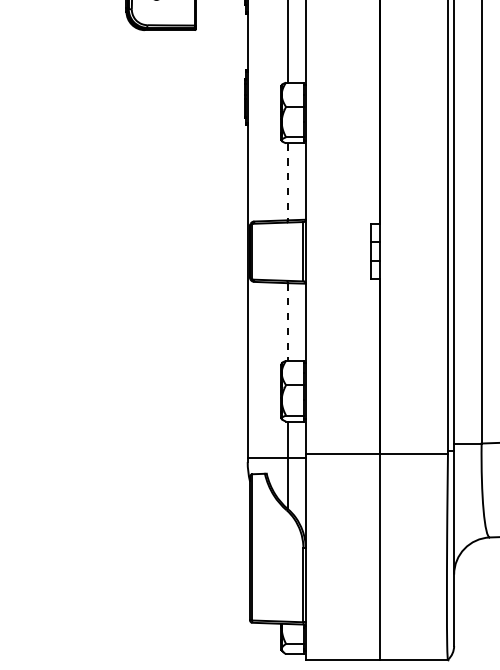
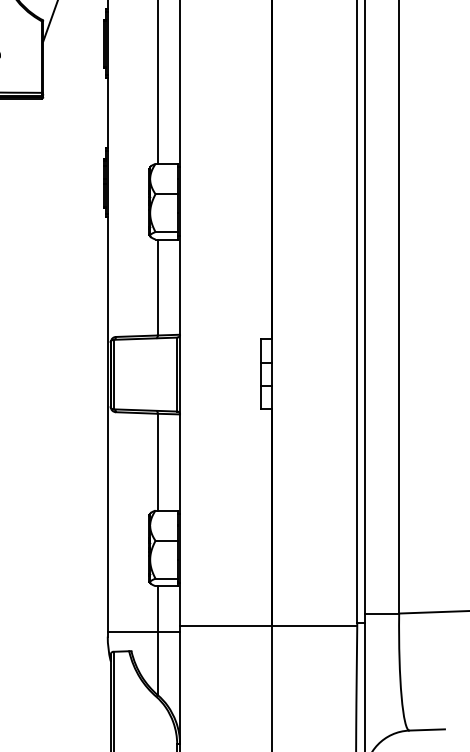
line: (287, 181) -> (157, 287), dashed -> solid
line: (287, 322) -> (157, 462), dashed -> solid

